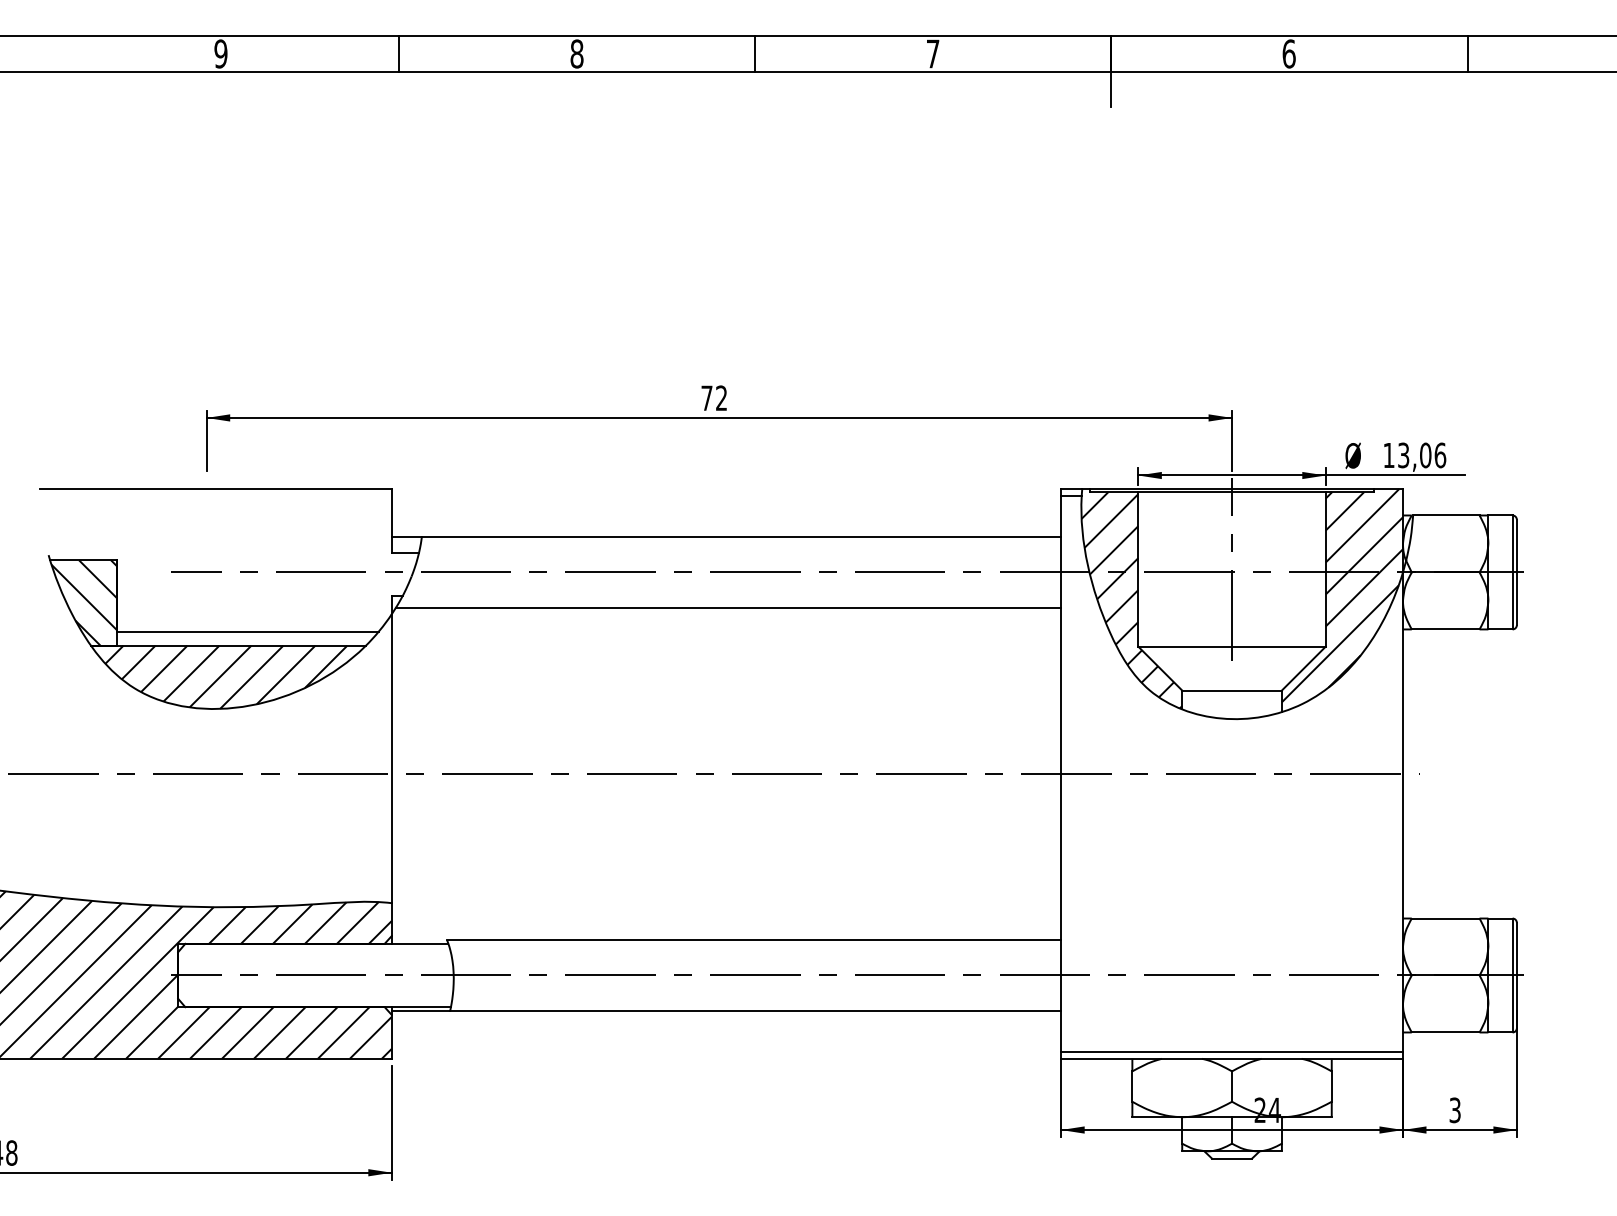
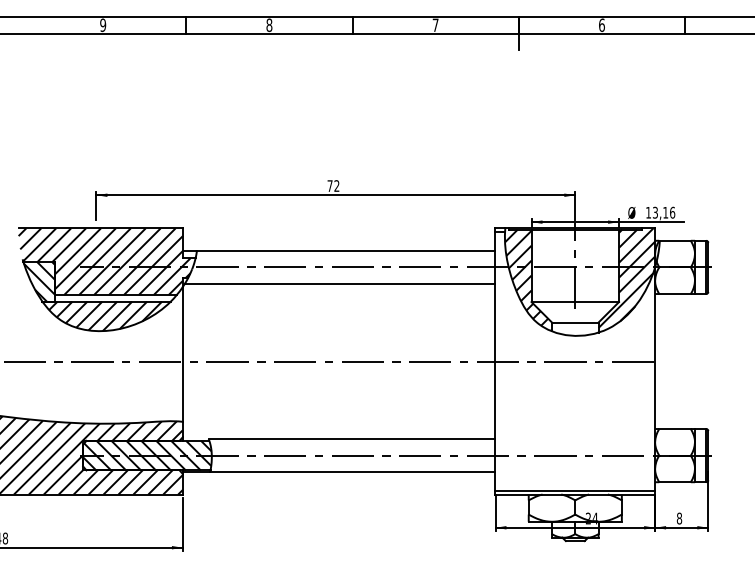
text: (1425, 454) -> (665, 212), 13,06 -> 13,16
hatch: (223, 559) -> (104, 261), added
hatch: (315, 975) -> (147, 455), added
text: (1455, 1110) -> (679, 518), 3 -> 8

